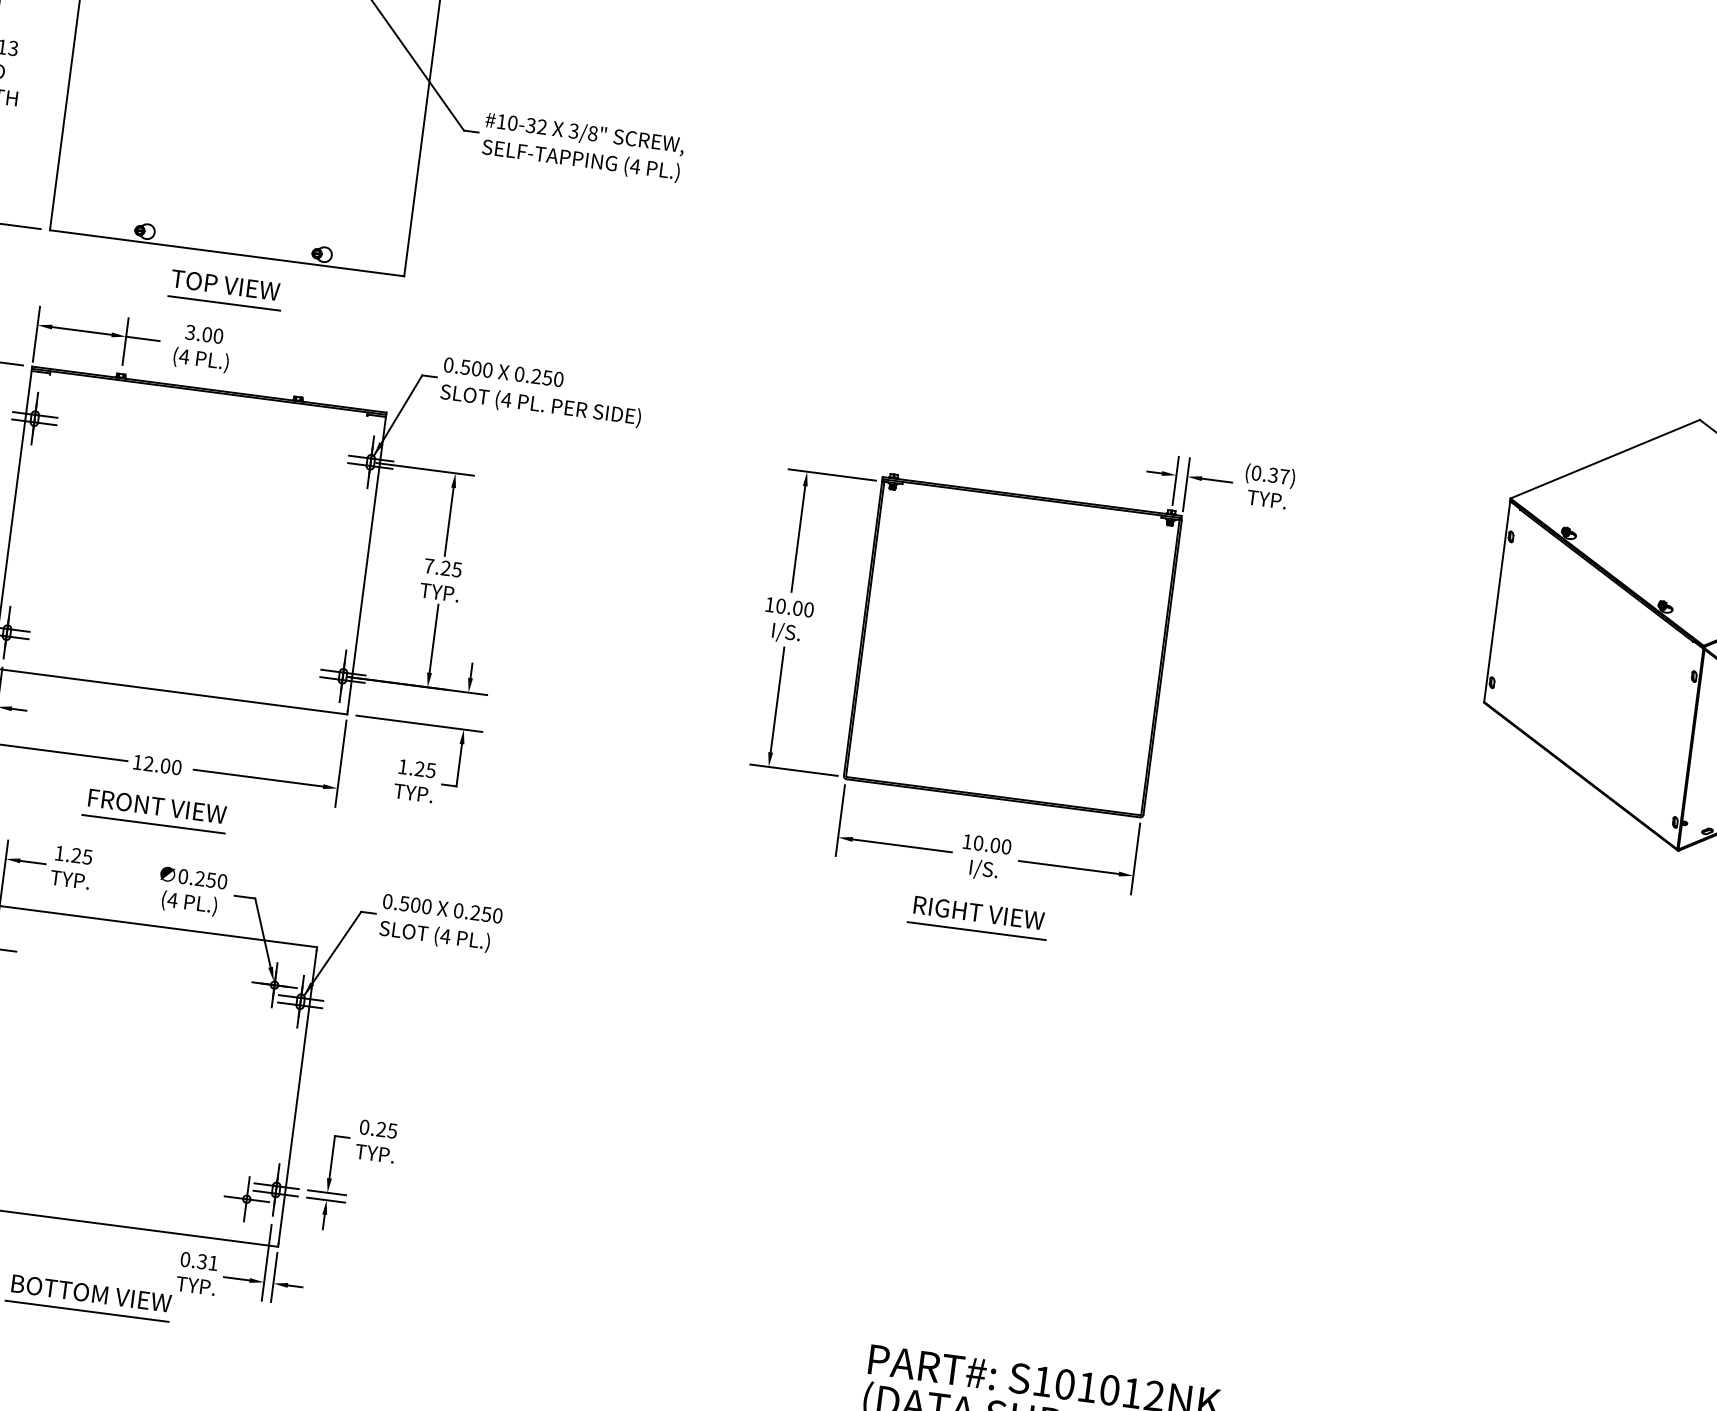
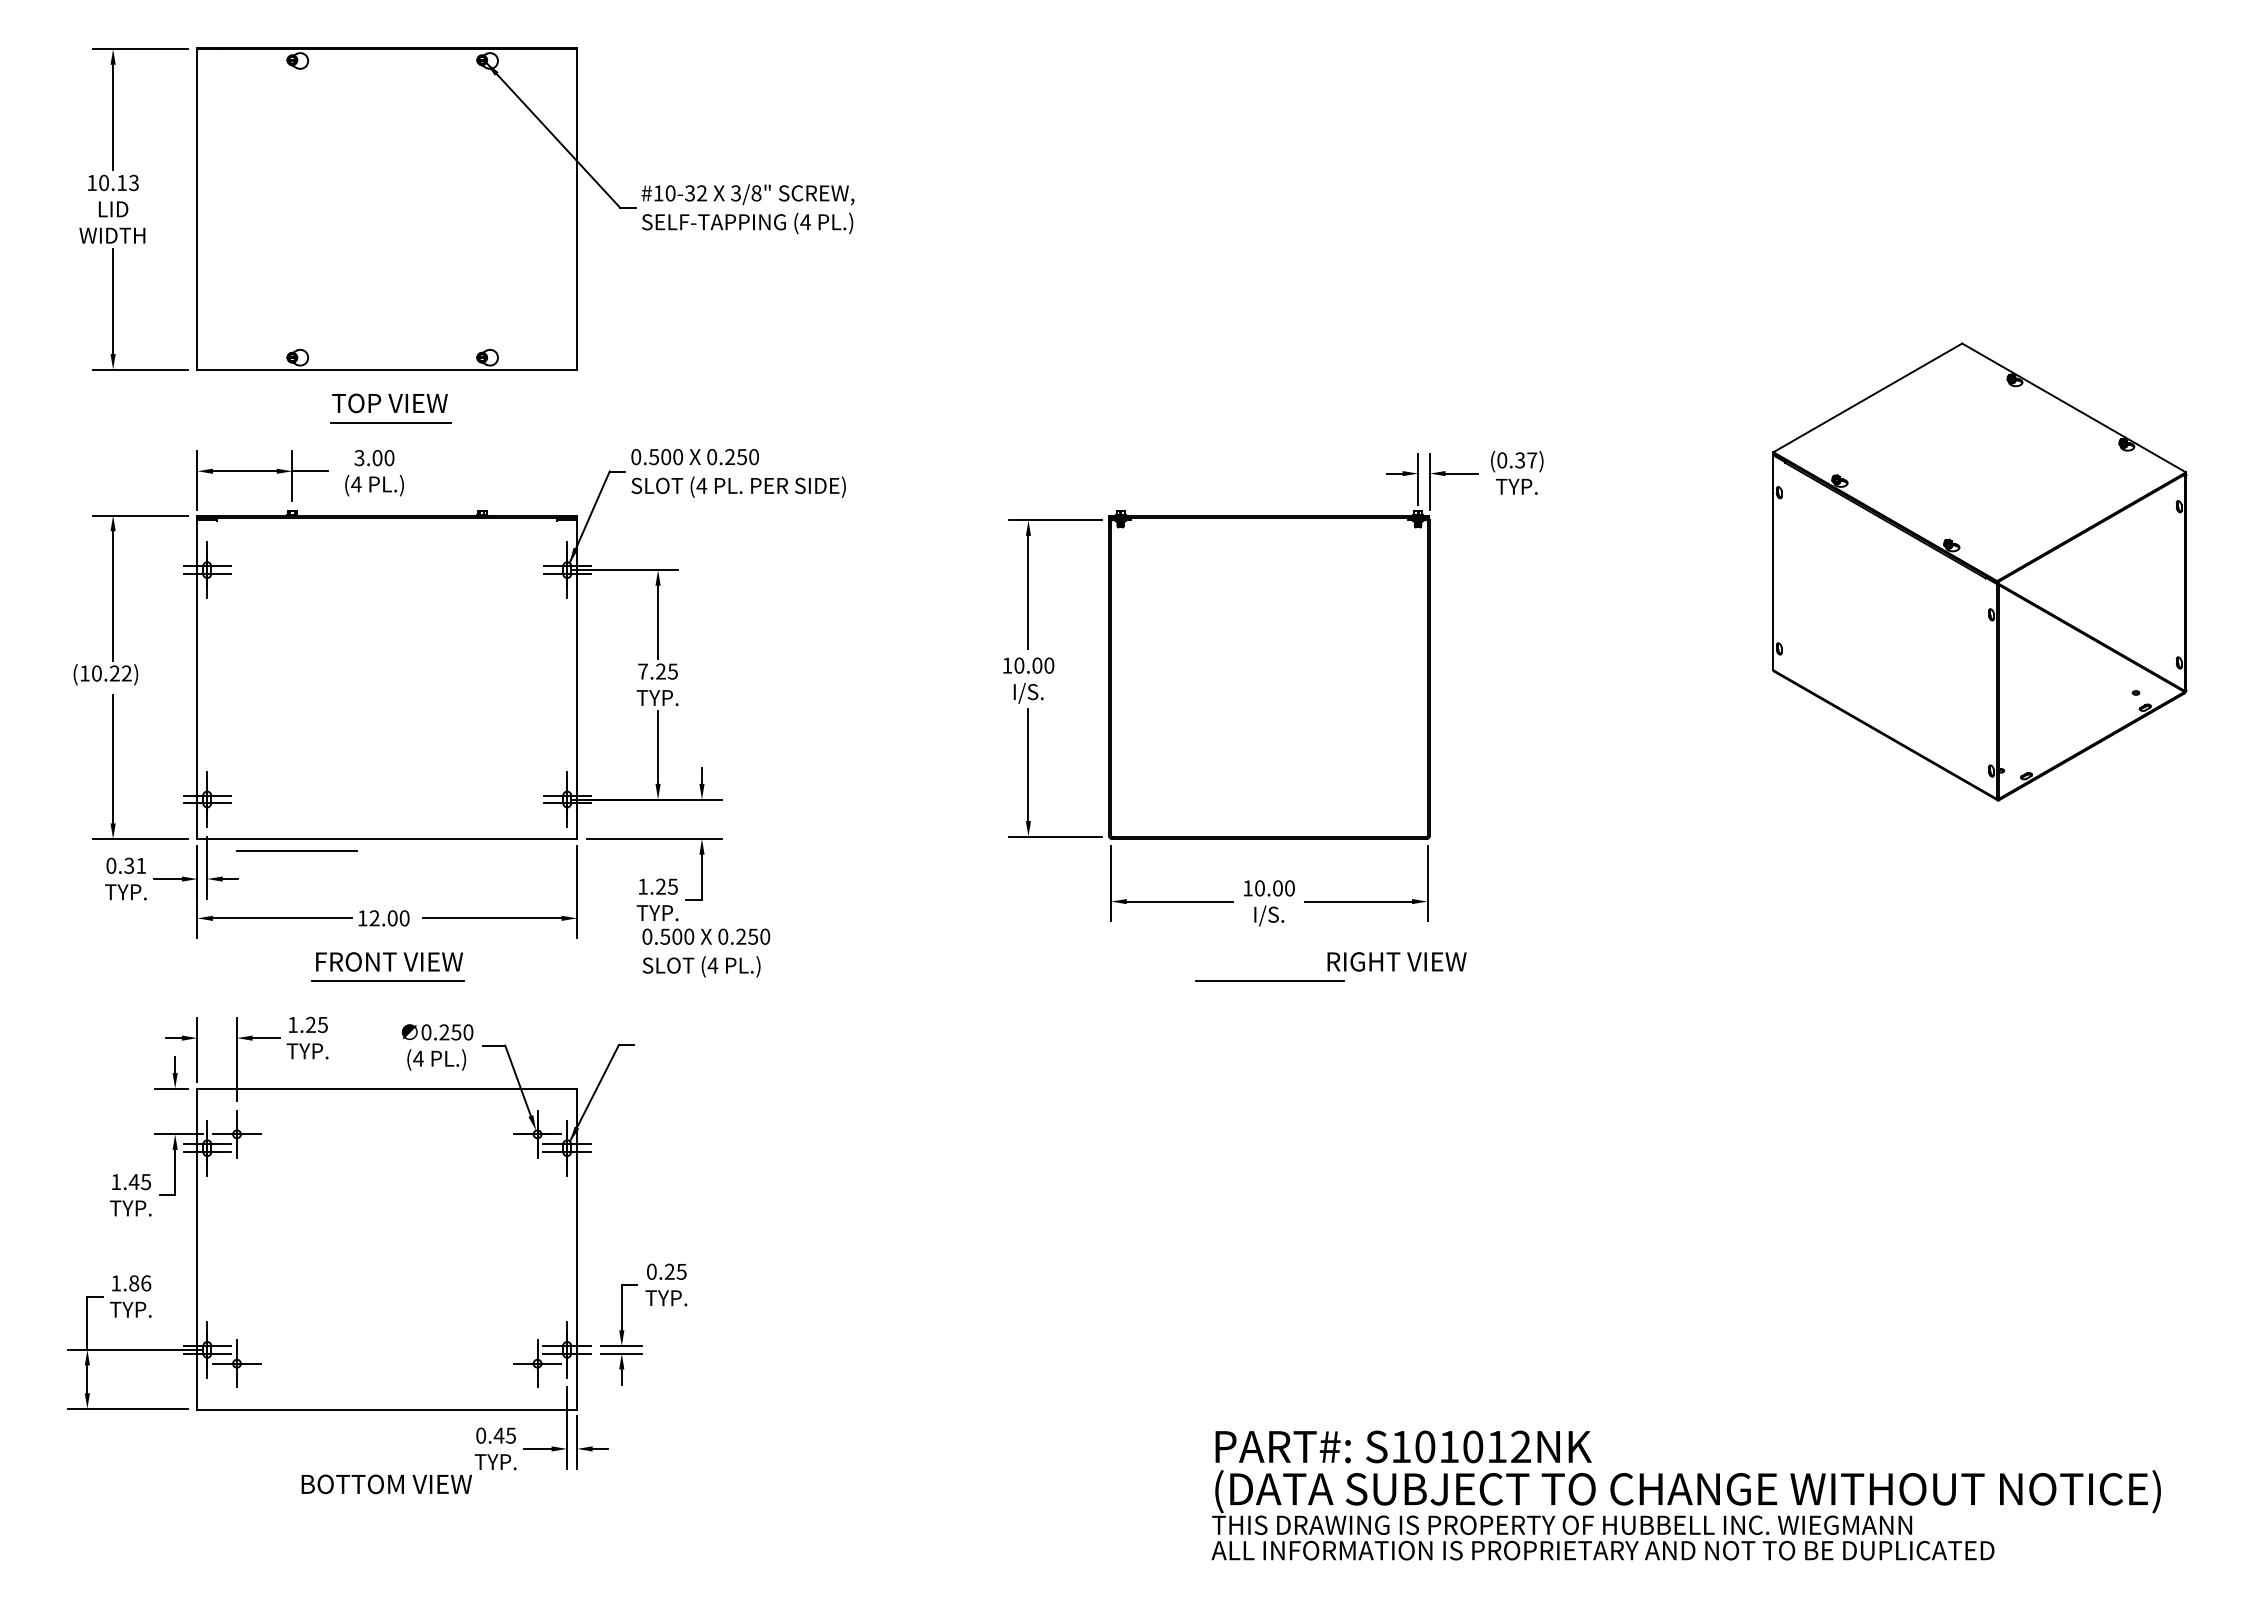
line: (84, 691) -> (296, 850), added
text: (978, 912) -> (1396, 961), moved
text: (441, 923) -> (706, 952), moved
text: (207, 1262) -> (504, 1435), 0.31 -> 0.45
line: (87, 1311) -> (384, 1503), removed

